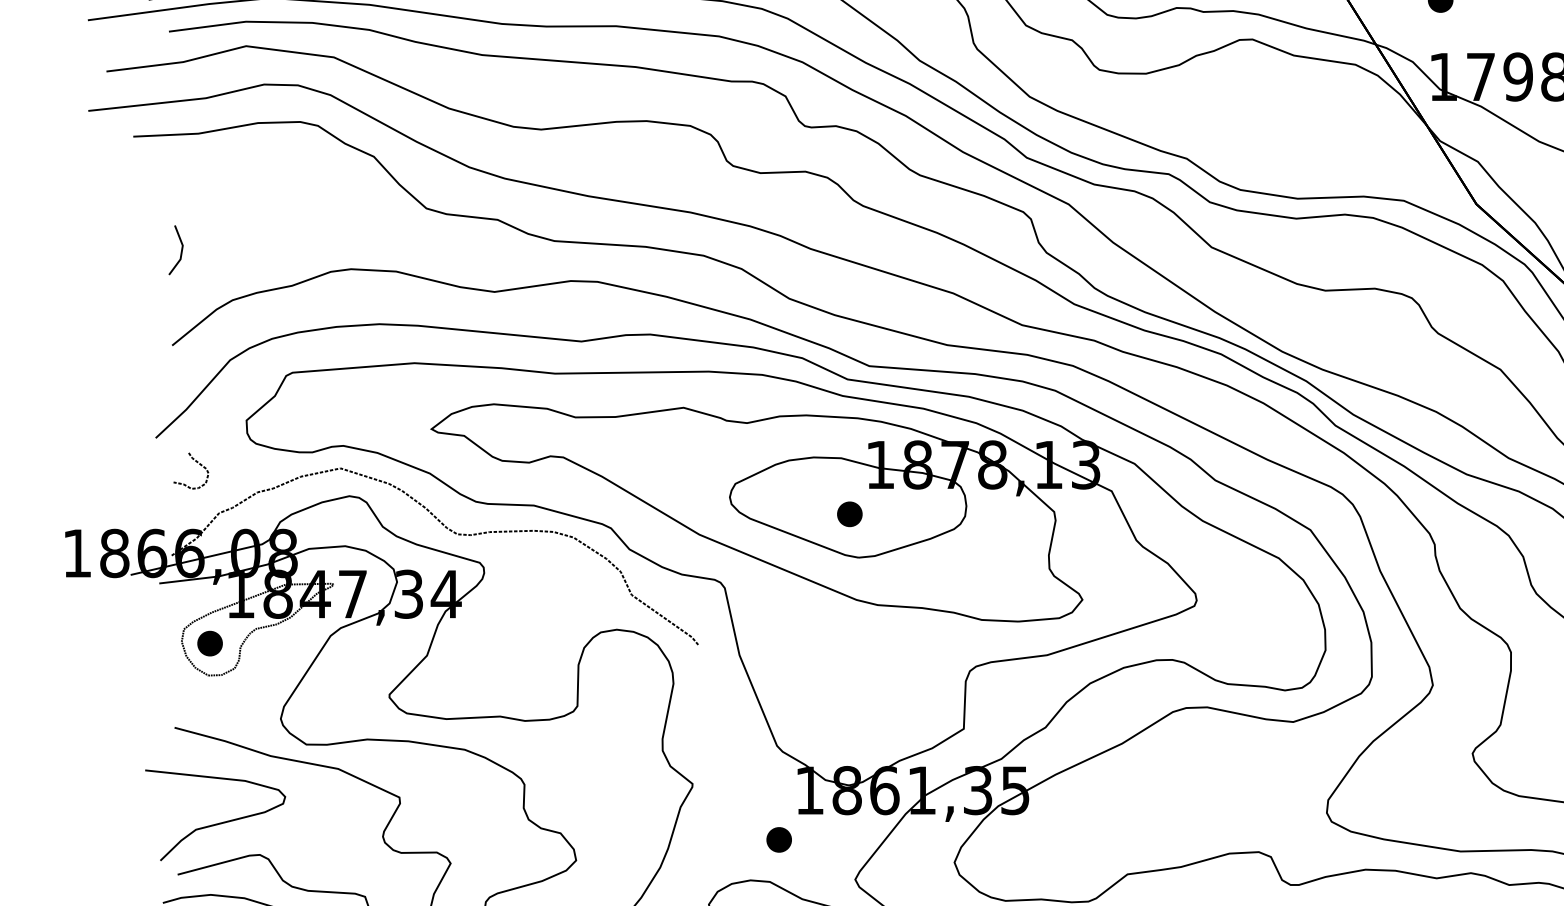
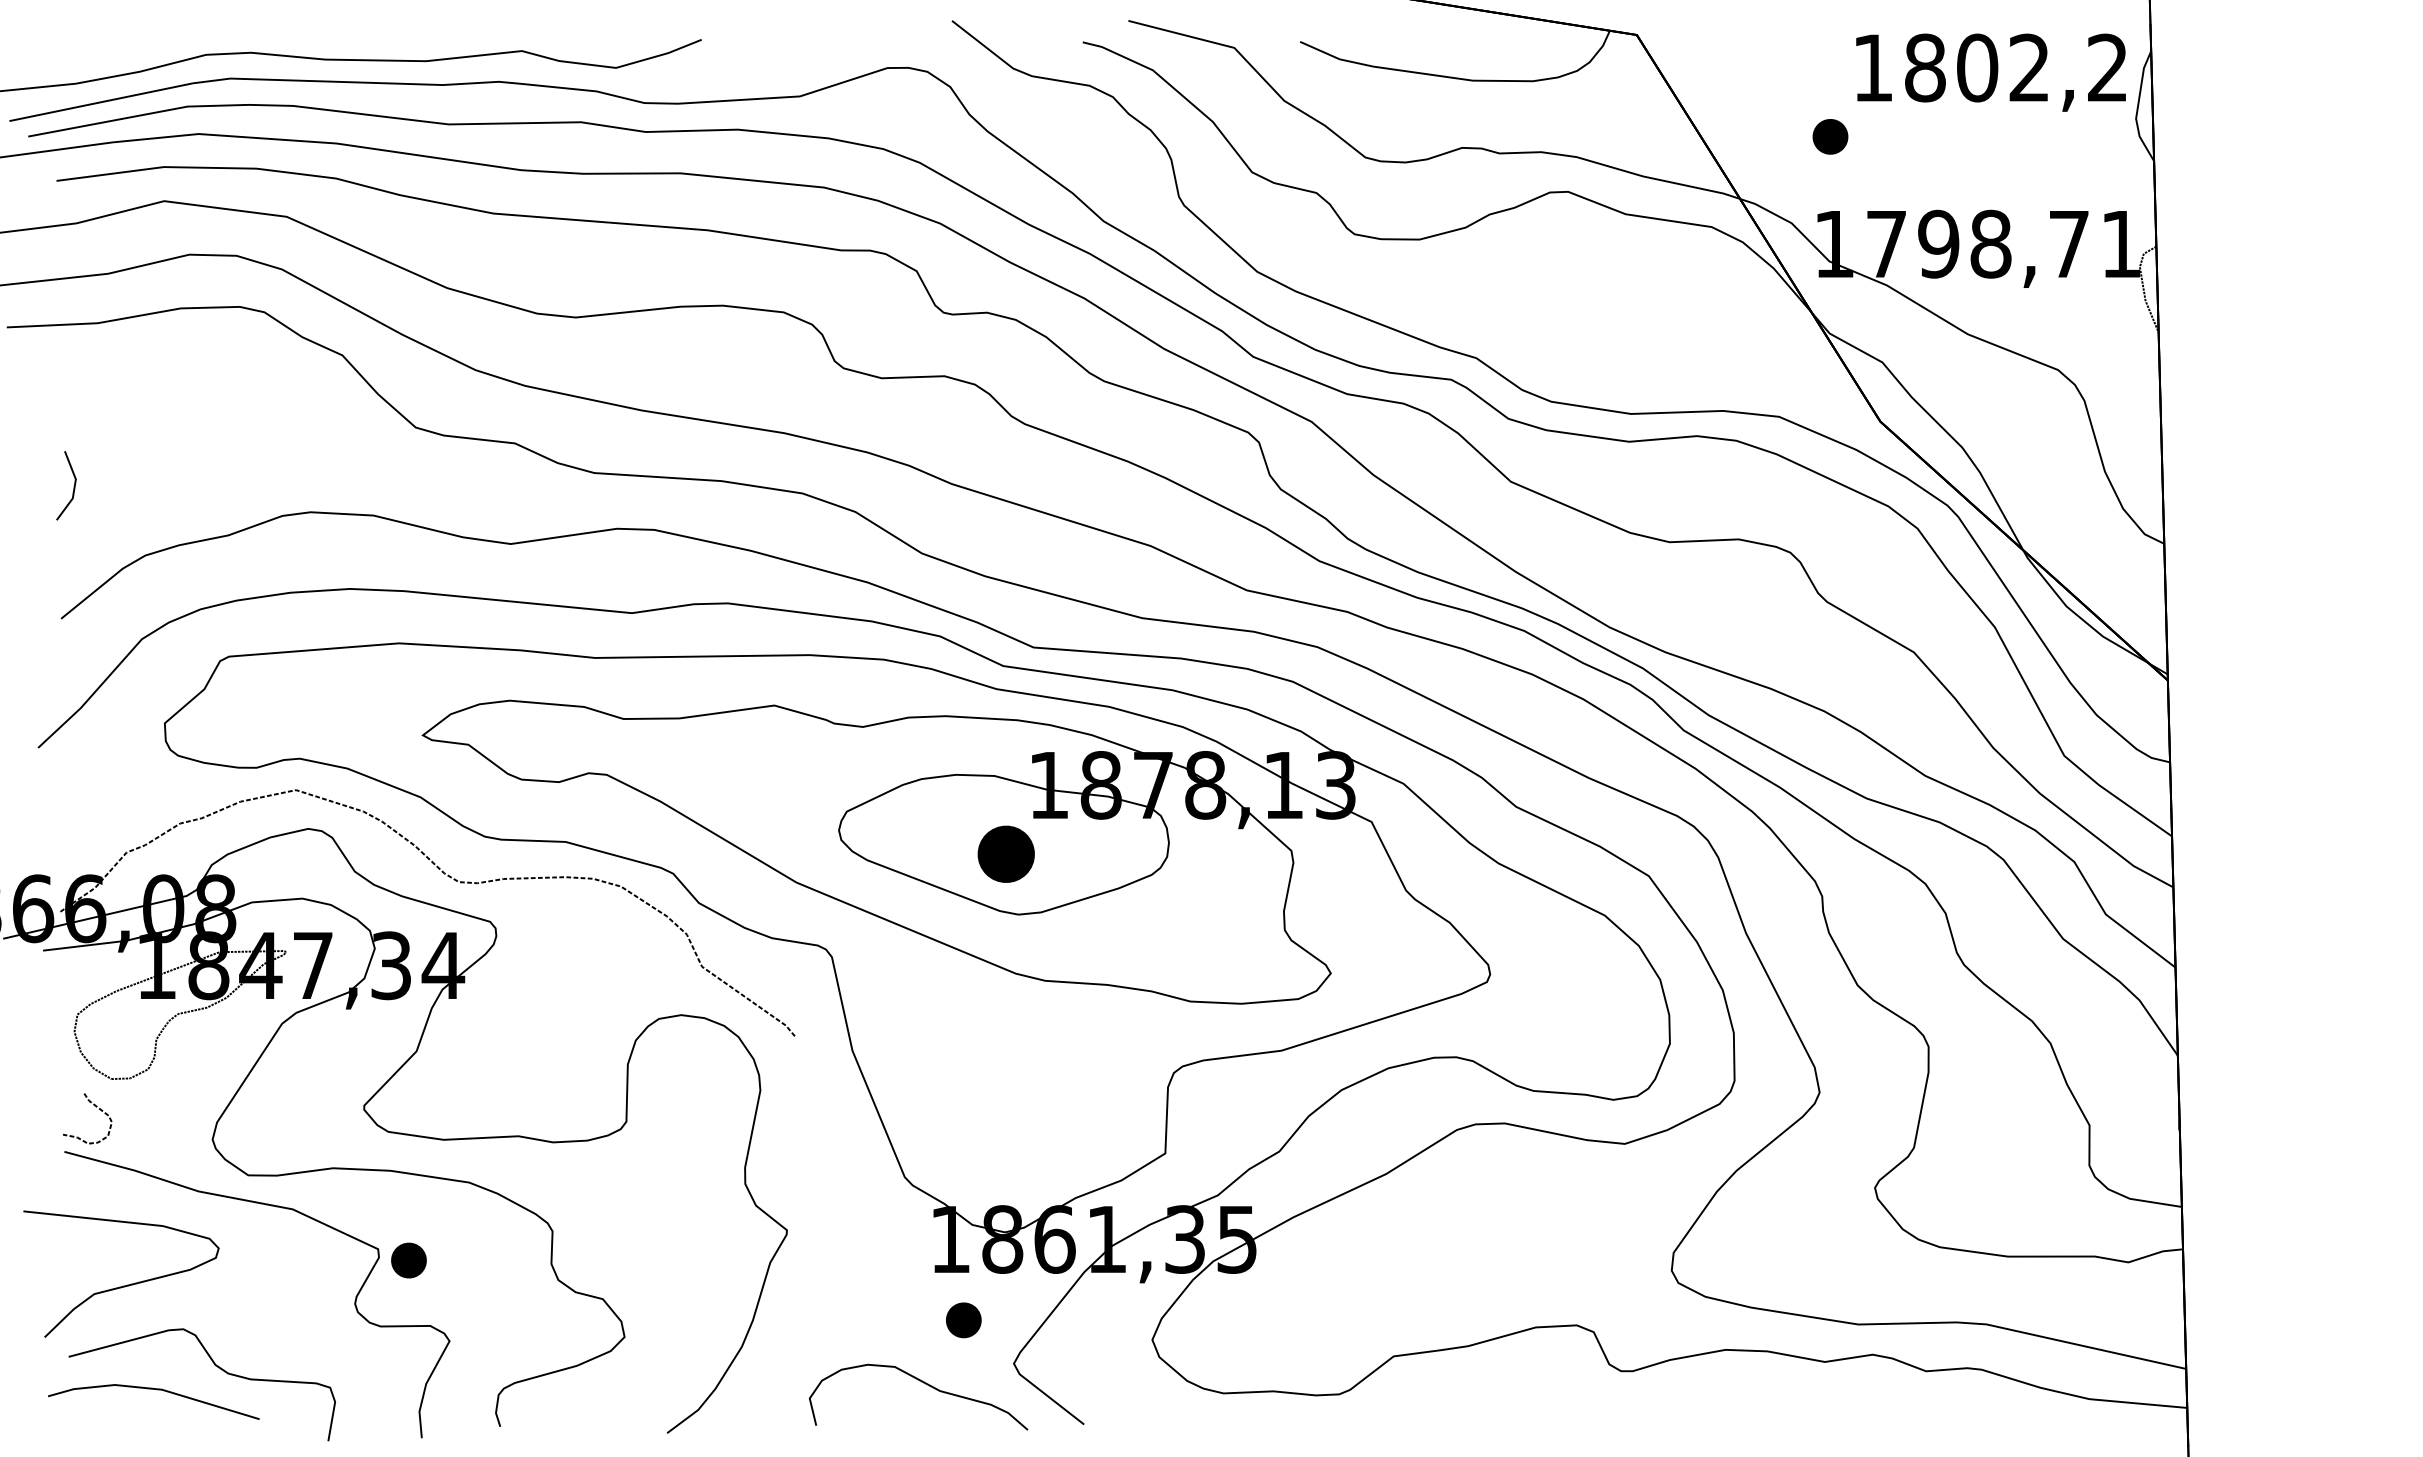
curve: (196, 462) -> (94, 1106), moved
part: (849, 513) -> (1006, 853), size x1.6
part: (209, 643) -> (408, 1260), moved
part: (778, 840) -> (963, 1320), moved

